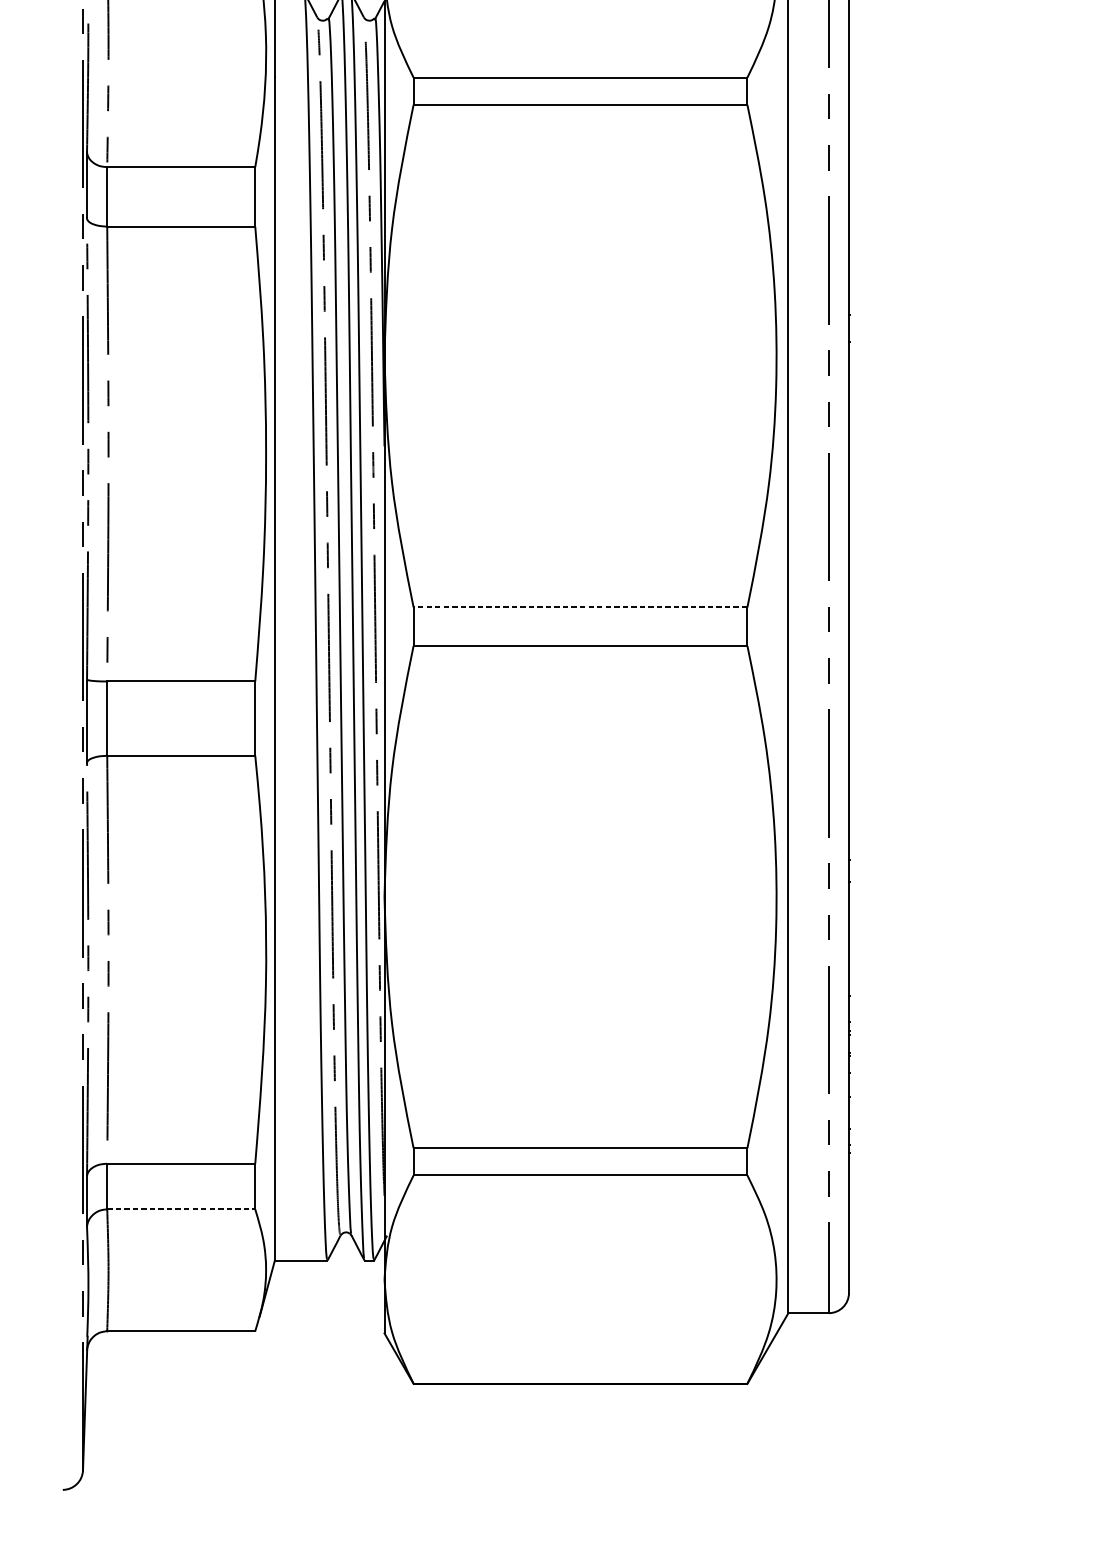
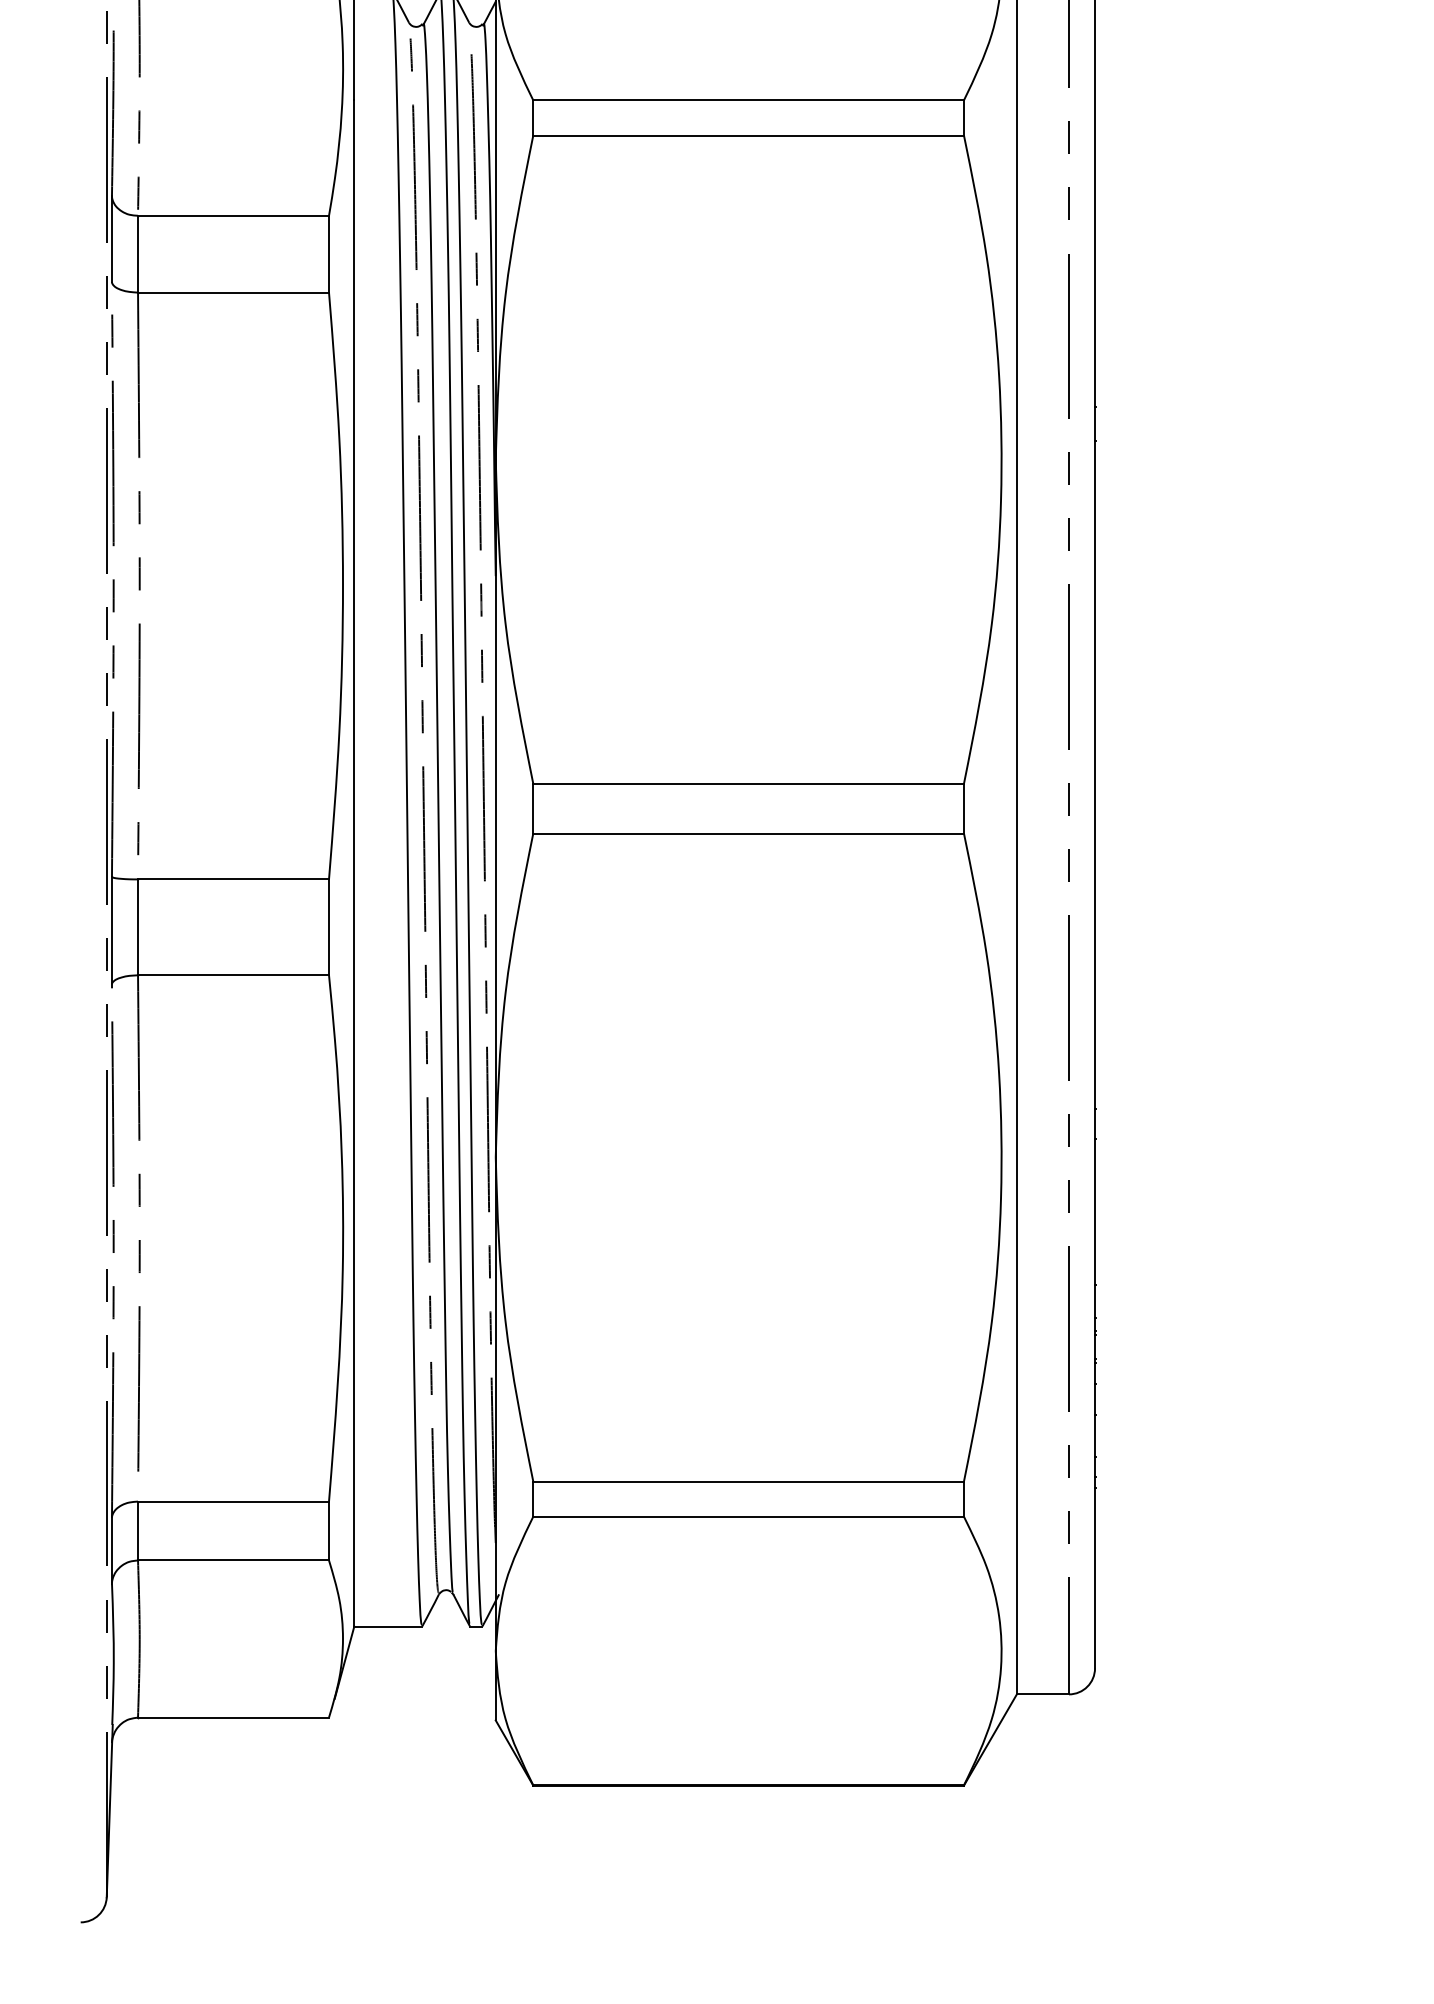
line: (580, 607) -> (748, 783), dashed -> solid
line: (182, 1209) -> (234, 1560), dashed -> solid

